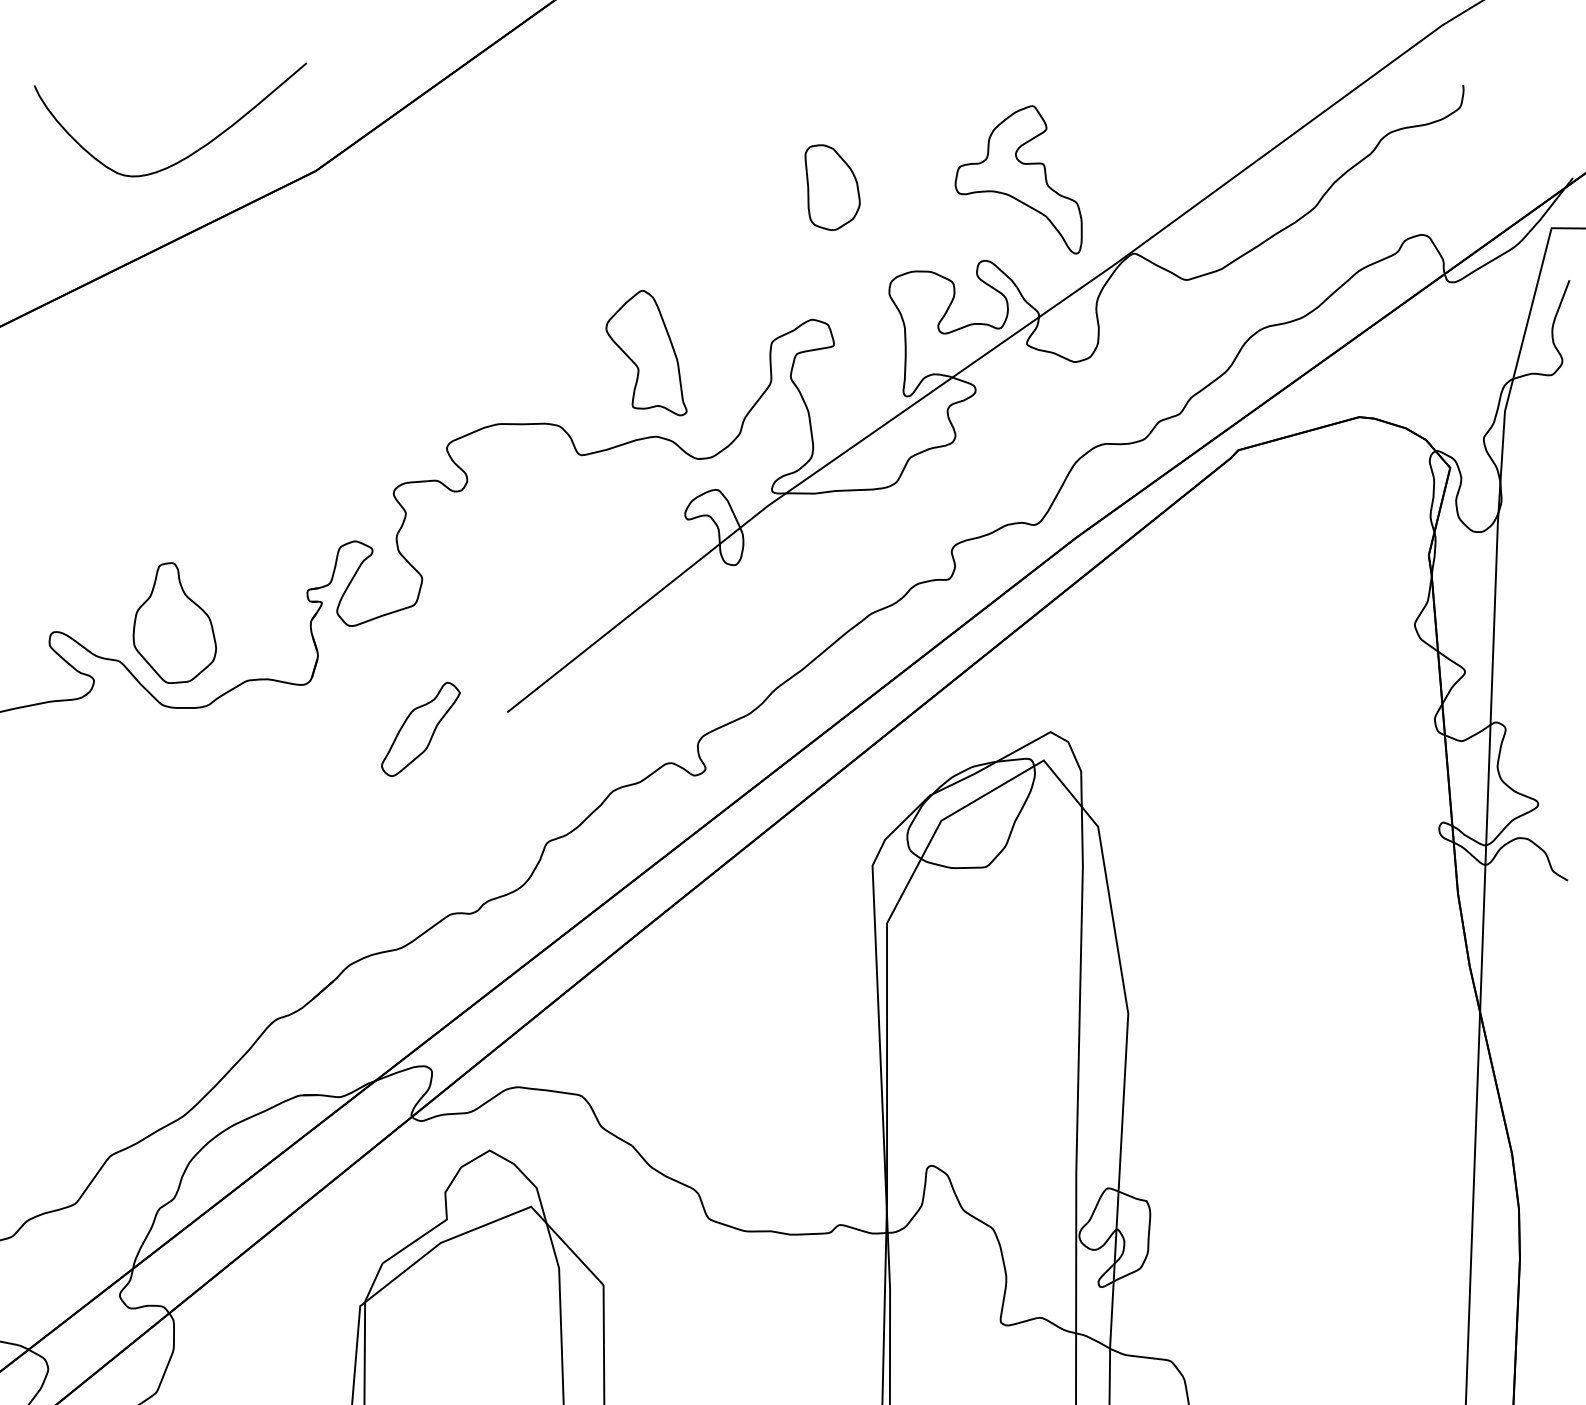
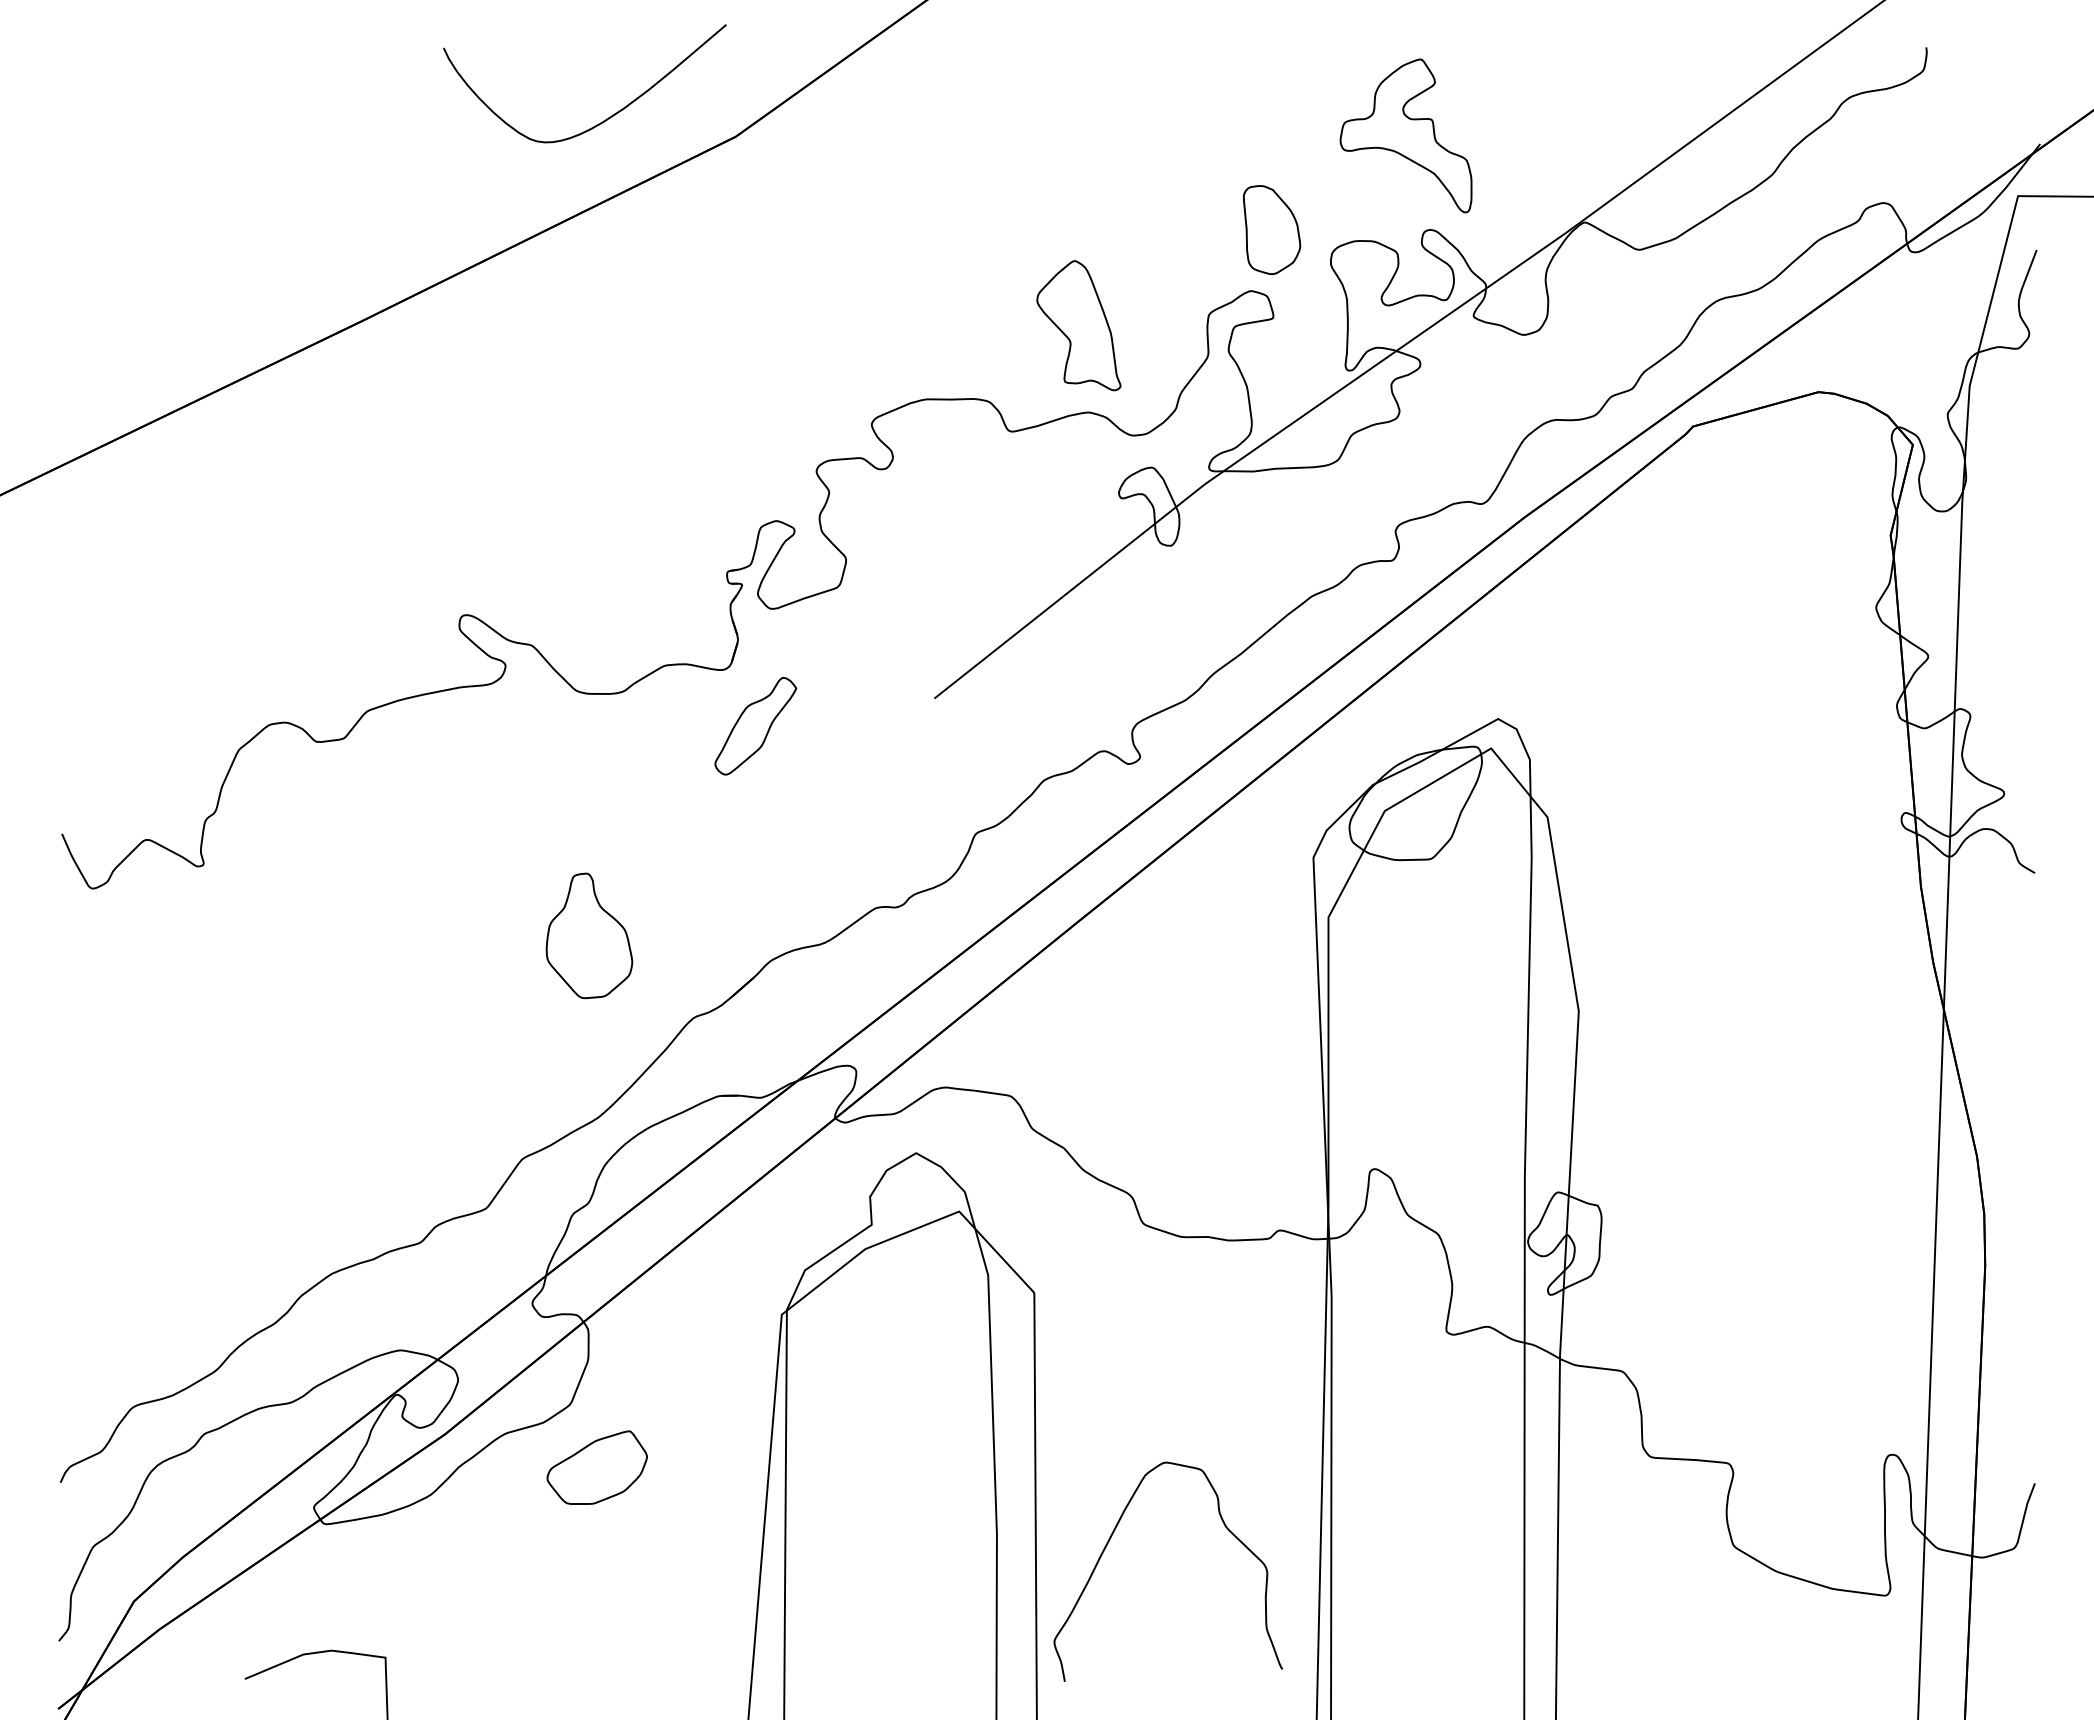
part: (1018, 179) -> (1405, 135), moved
part: (833, 187) -> (1272, 229), moved
part: (174, 622) -> (589, 935), moved
part: (420, 728) -> (755, 725), moved

